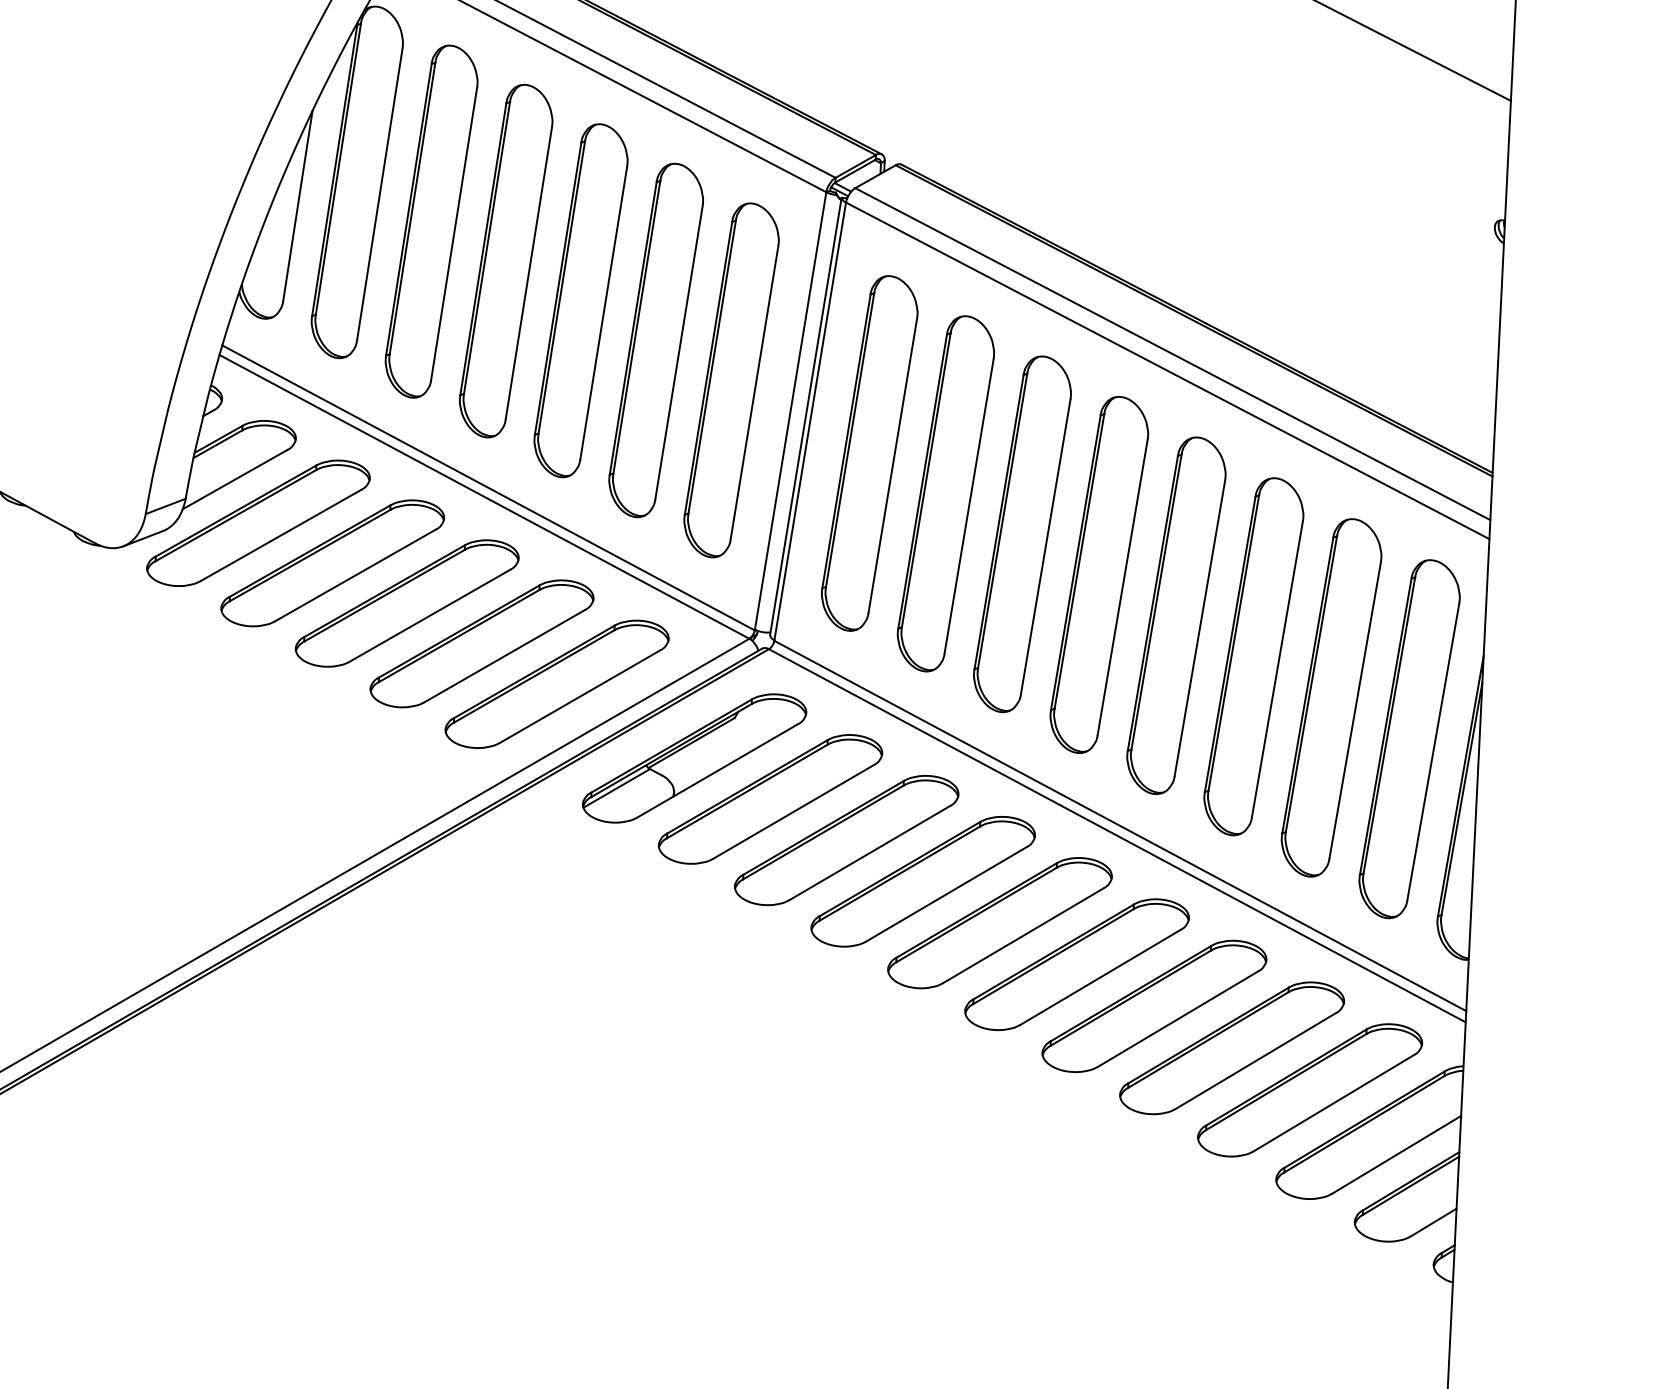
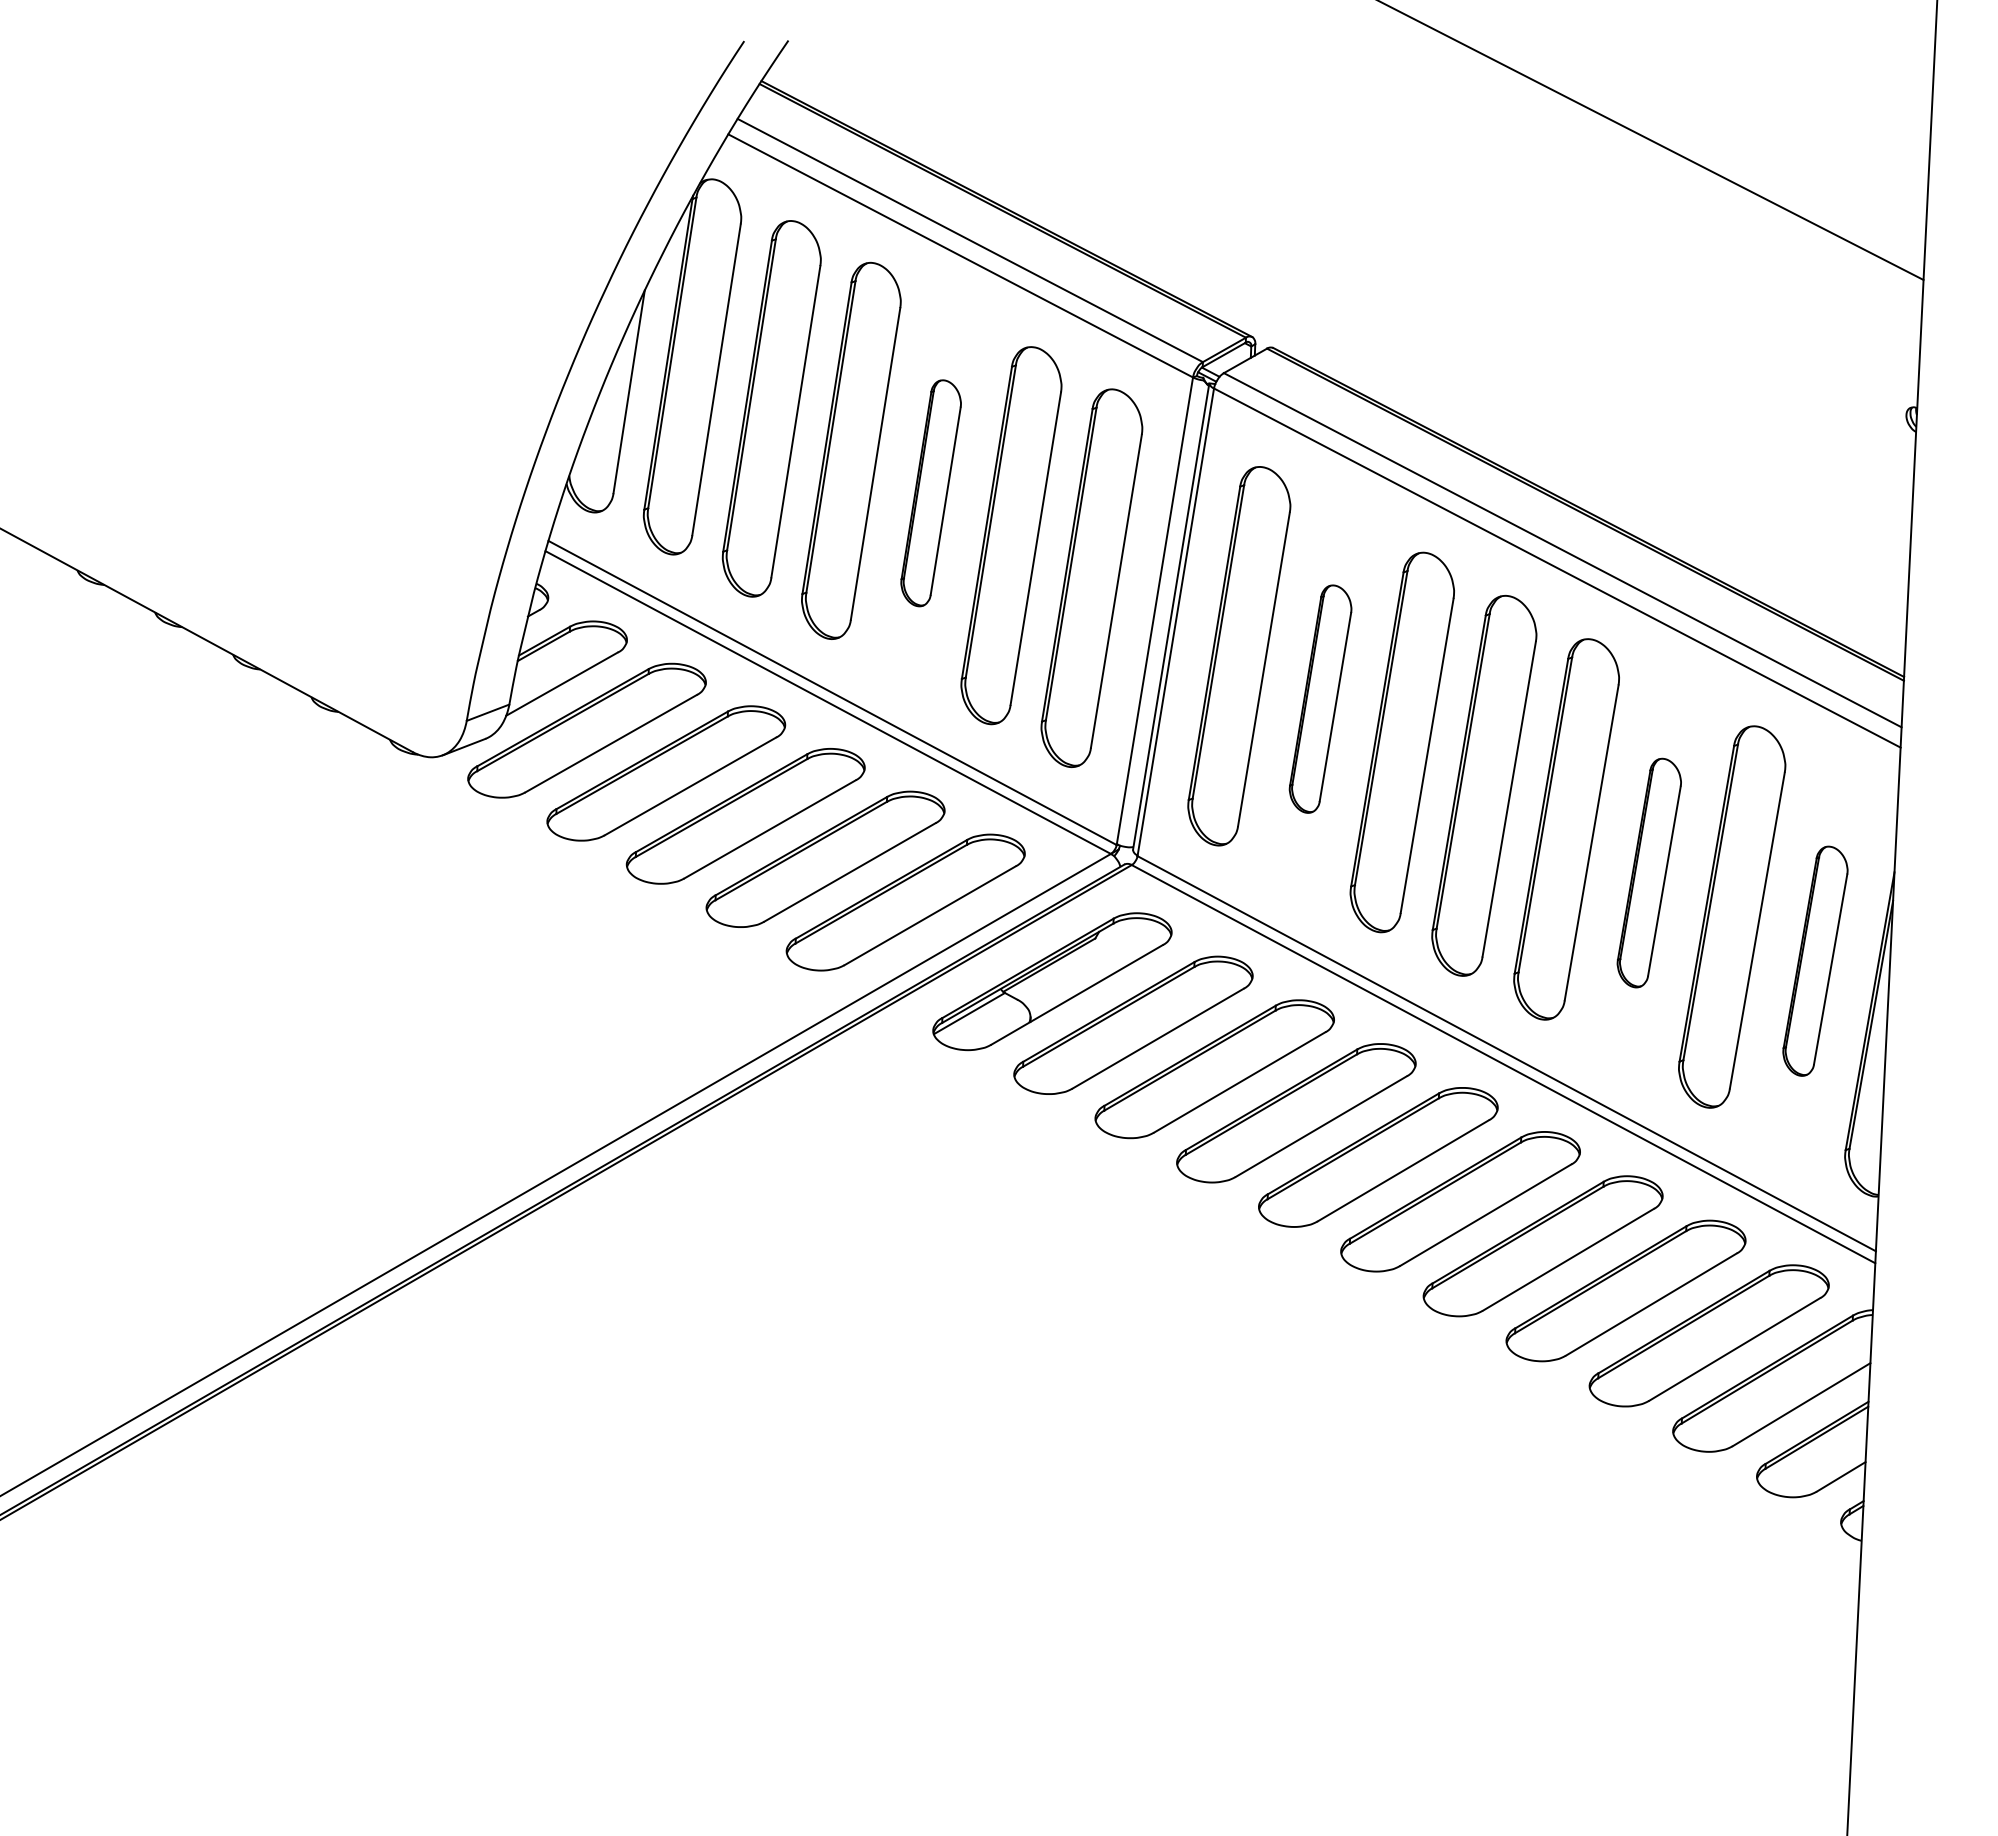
part: (580, 300) -> (930, 493), size x0.6
part: (945, 493) -> (1320, 698), size x0.6
part: (1254, 656) -> (1649, 872), size x0.6
part: (1409, 739) -> (1815, 961), size x0.6

